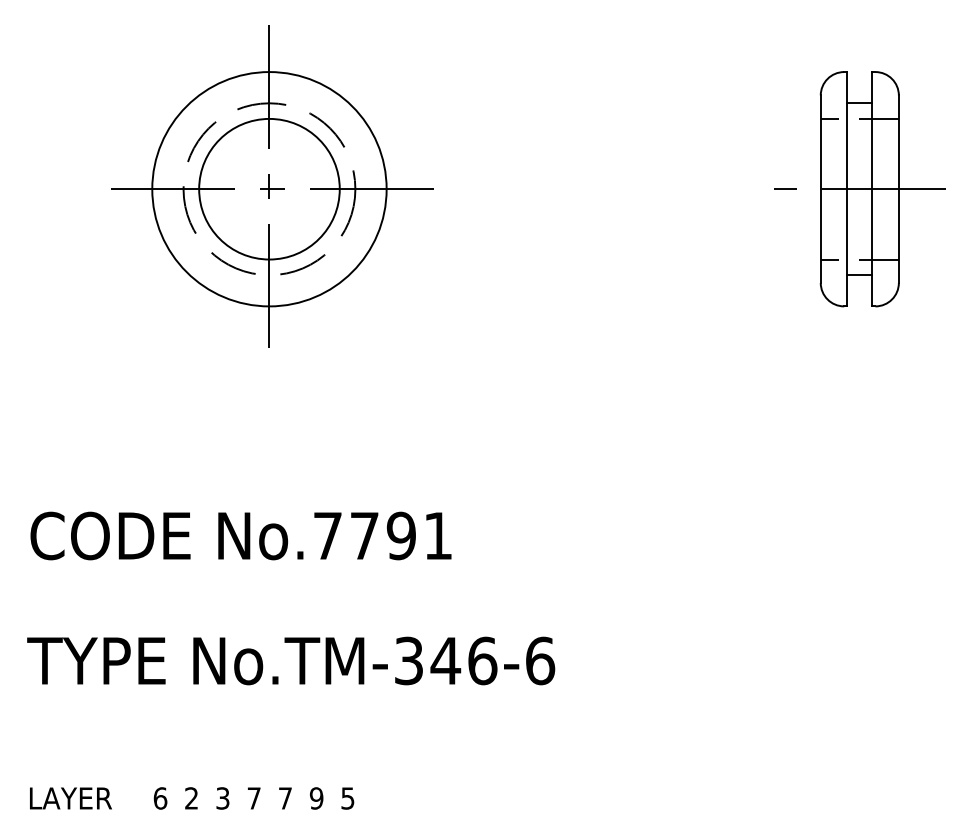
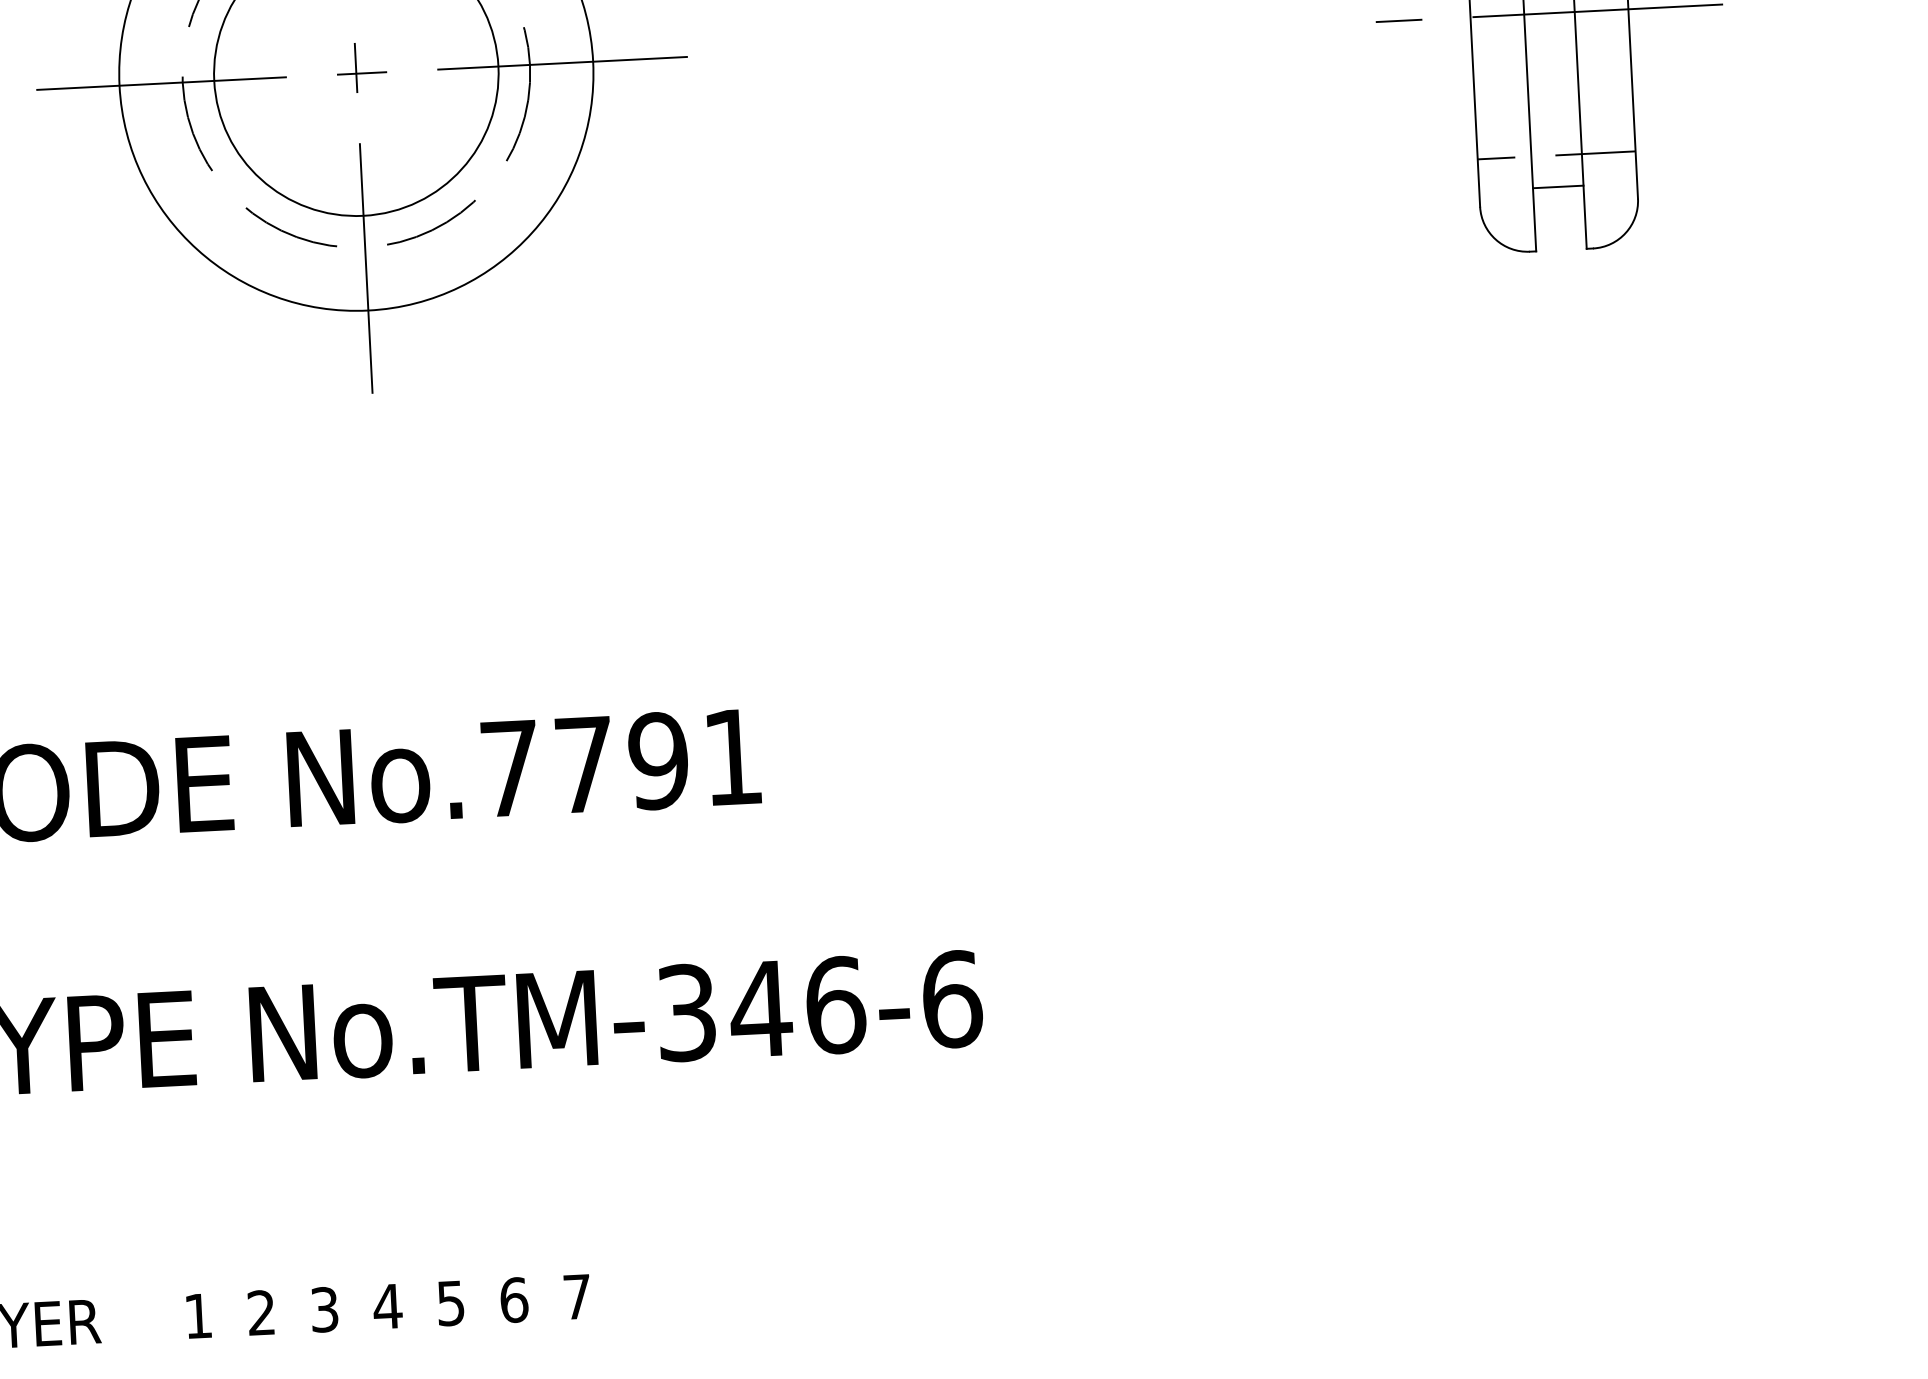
text: (160, 798) -> (198, 1316), 6 -> 1
text: (254, 798) -> (388, 1306), 7 -> 4
text: (285, 798) -> (451, 1303), 7 -> 5
text: (316, 798) -> (513, 1300), 9 -> 6
text: (347, 798) -> (576, 1297), 5 -> 7

